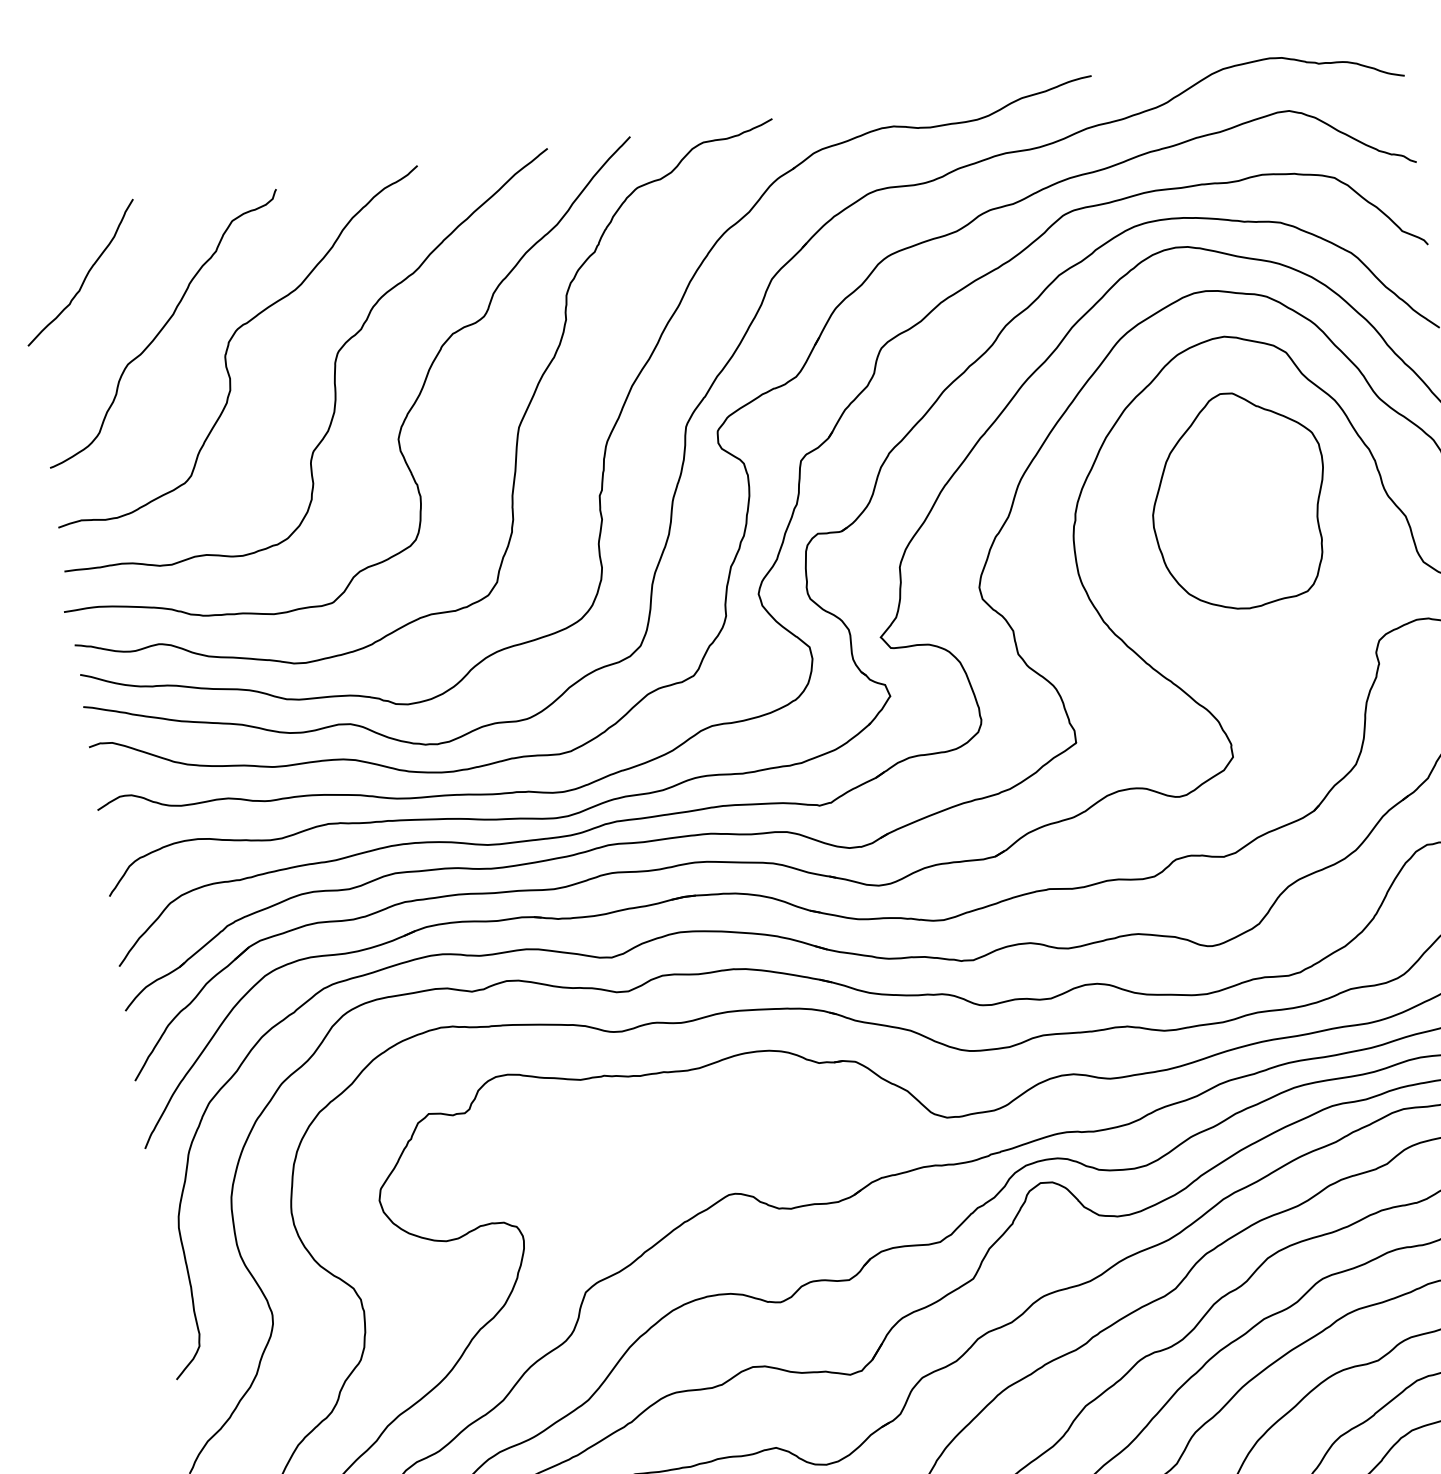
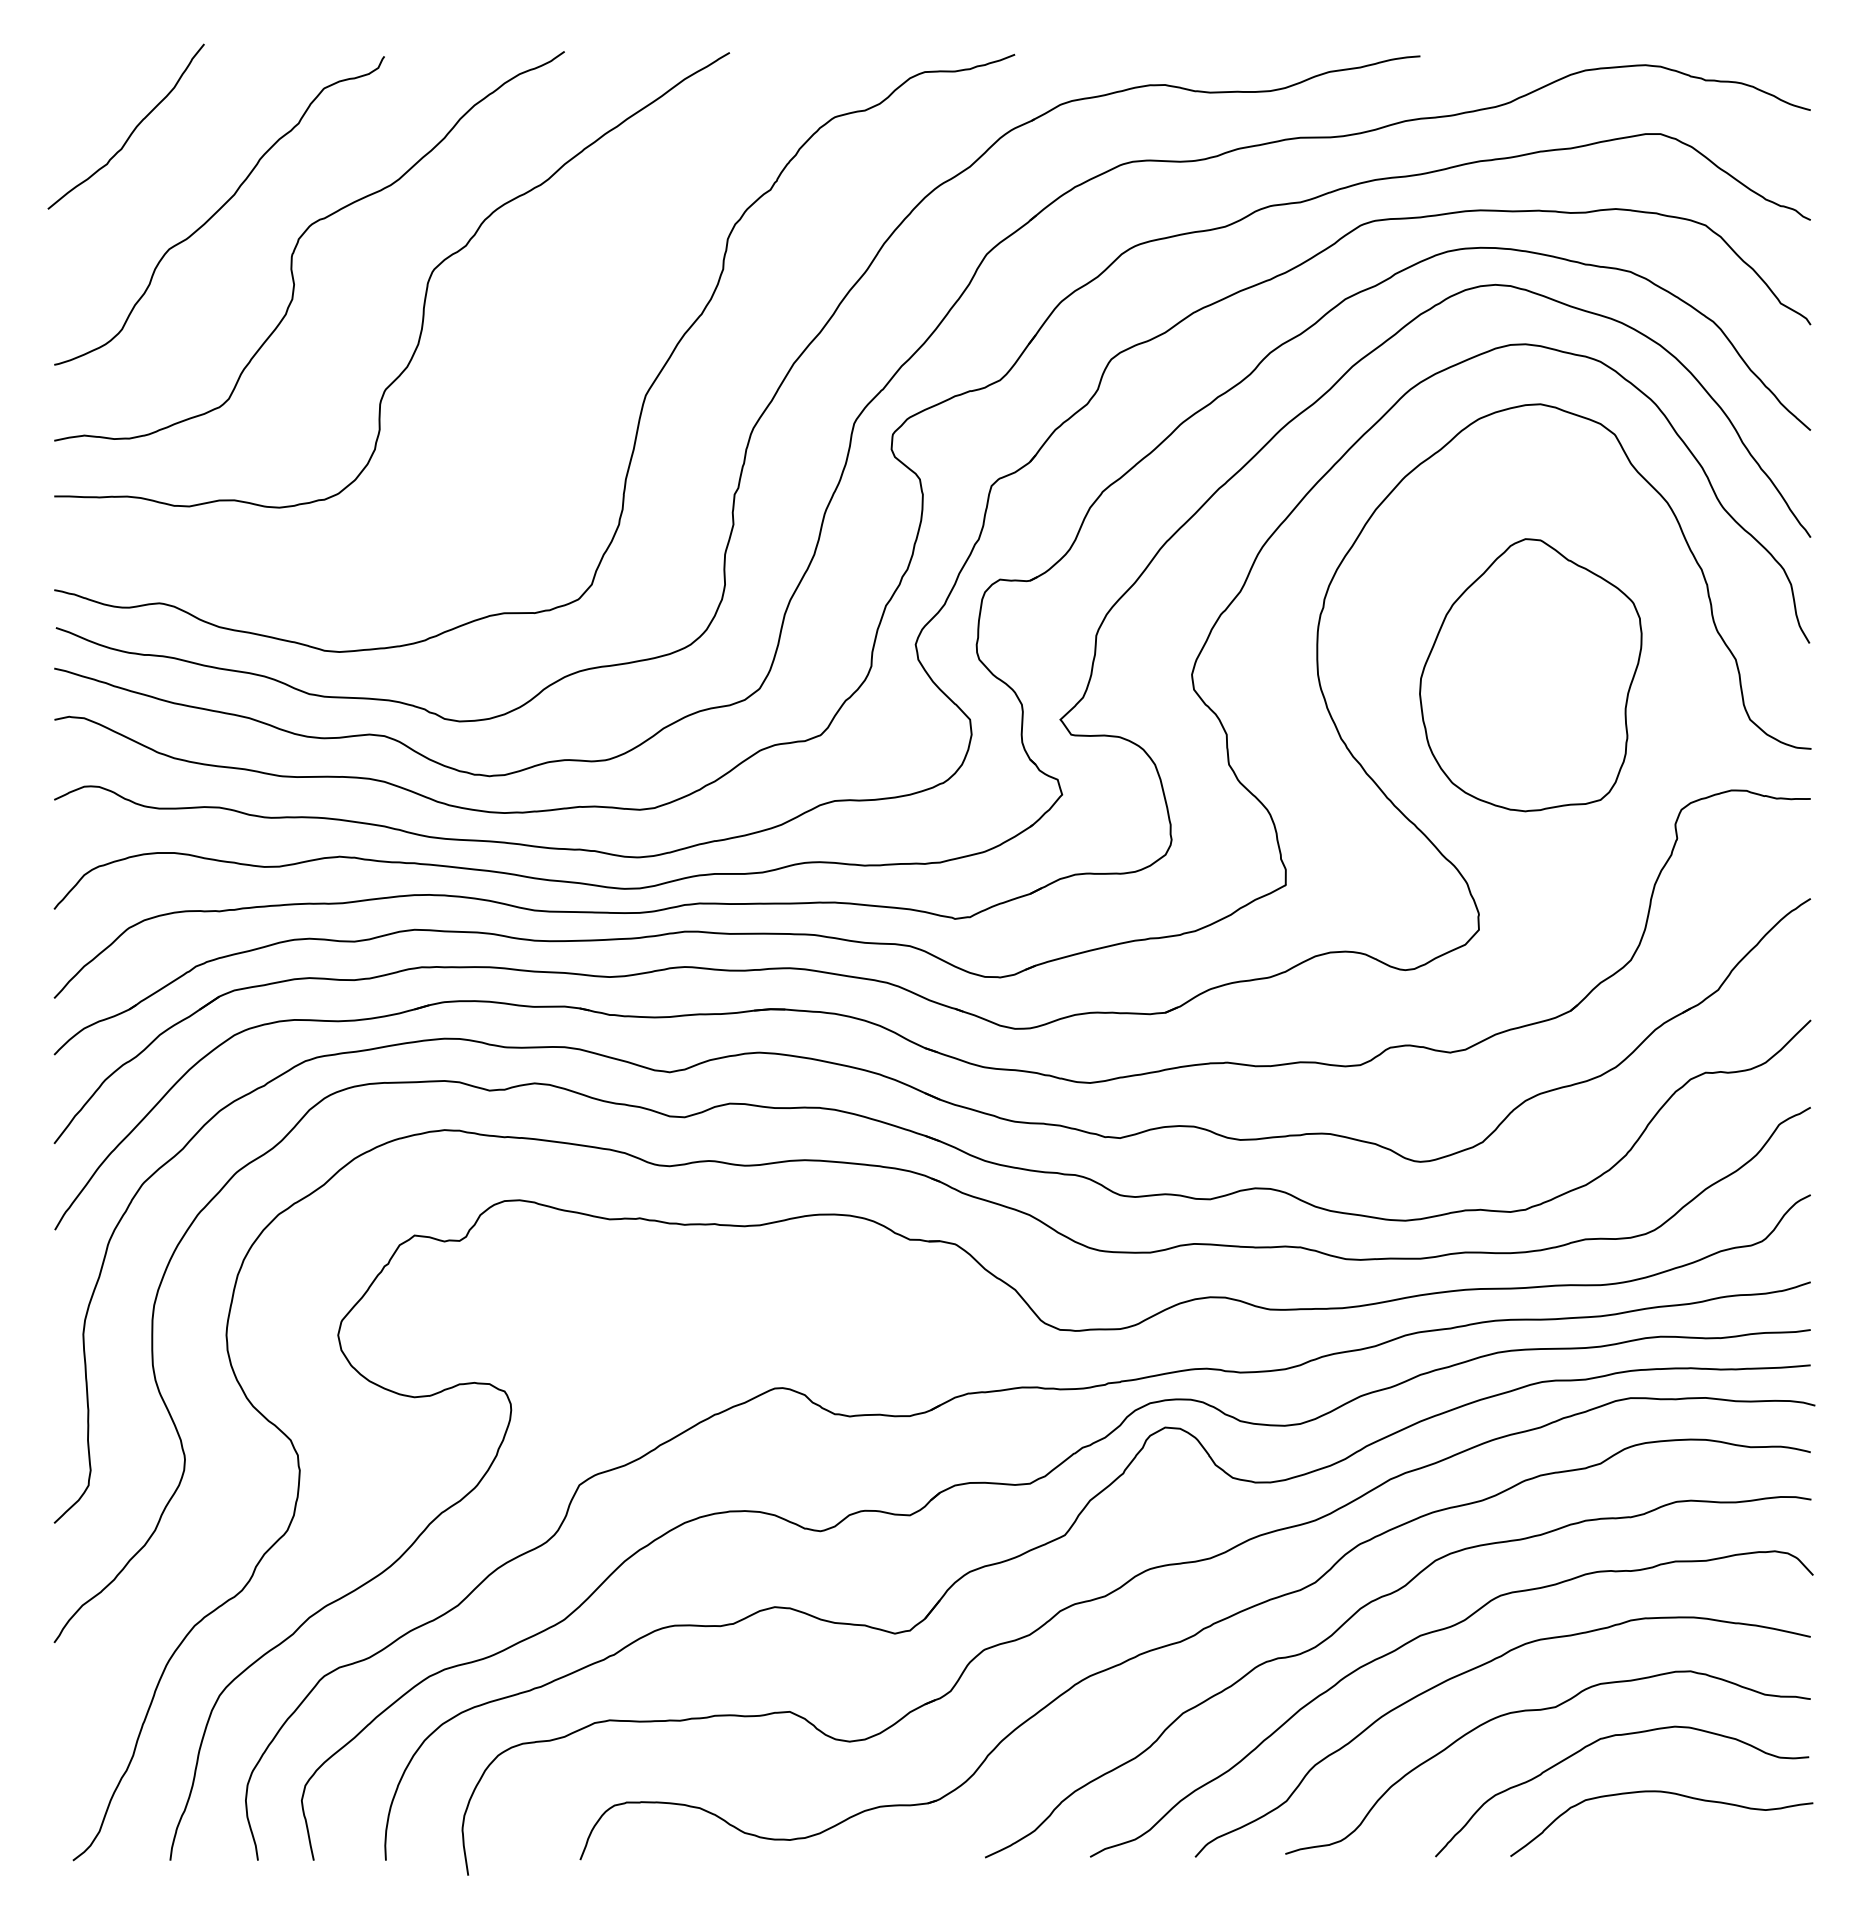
curve: (404, 418) -> (504, 364), removed
part: (1238, 500) -> (1530, 675), moved

